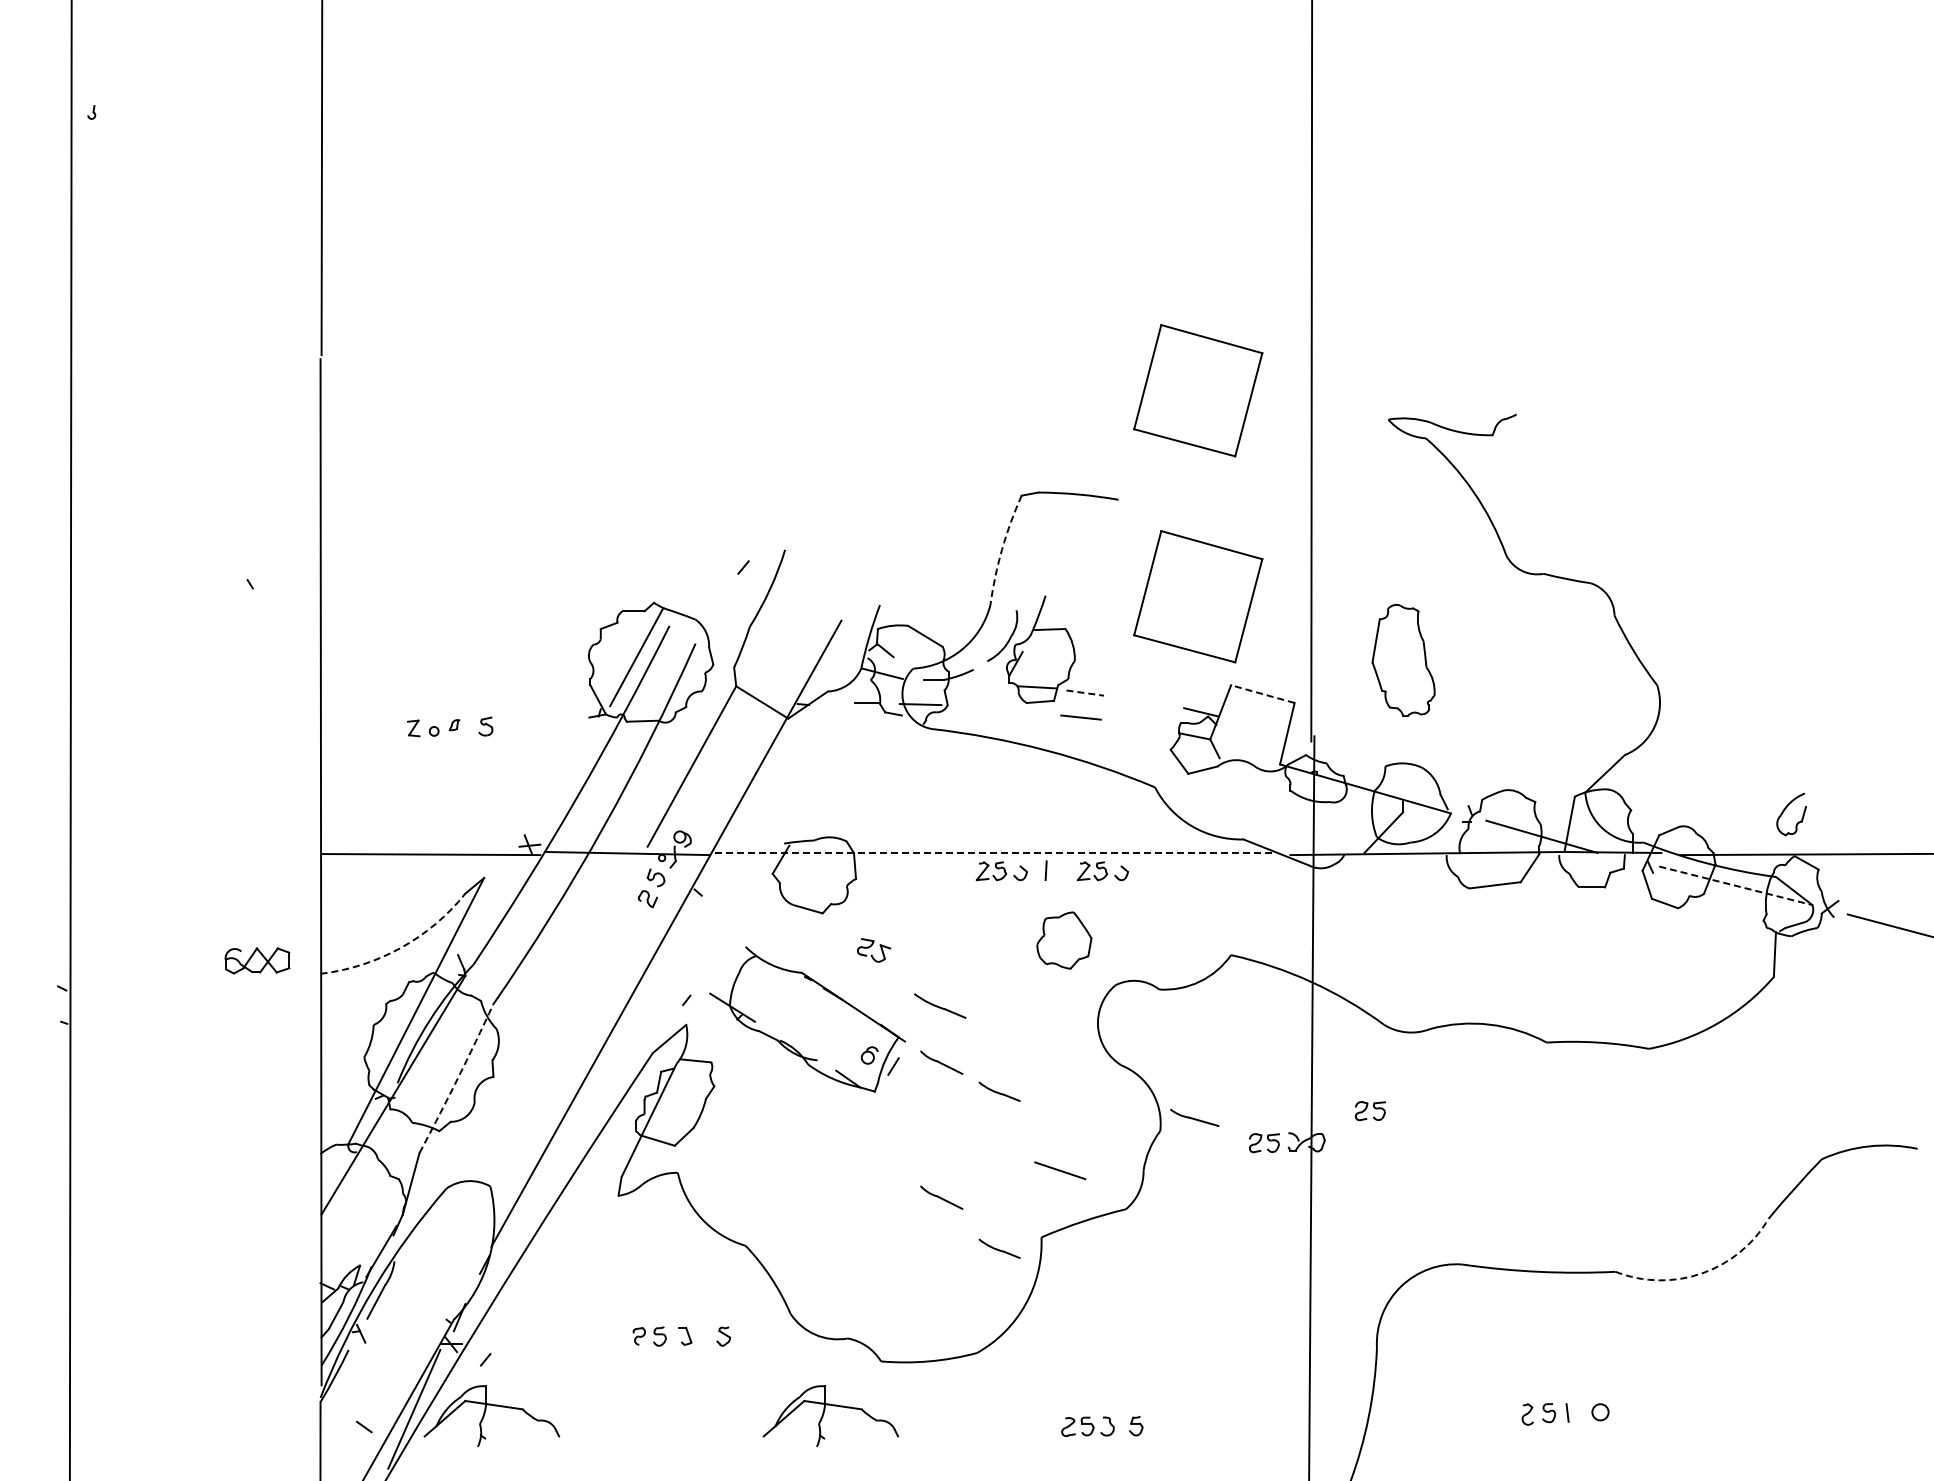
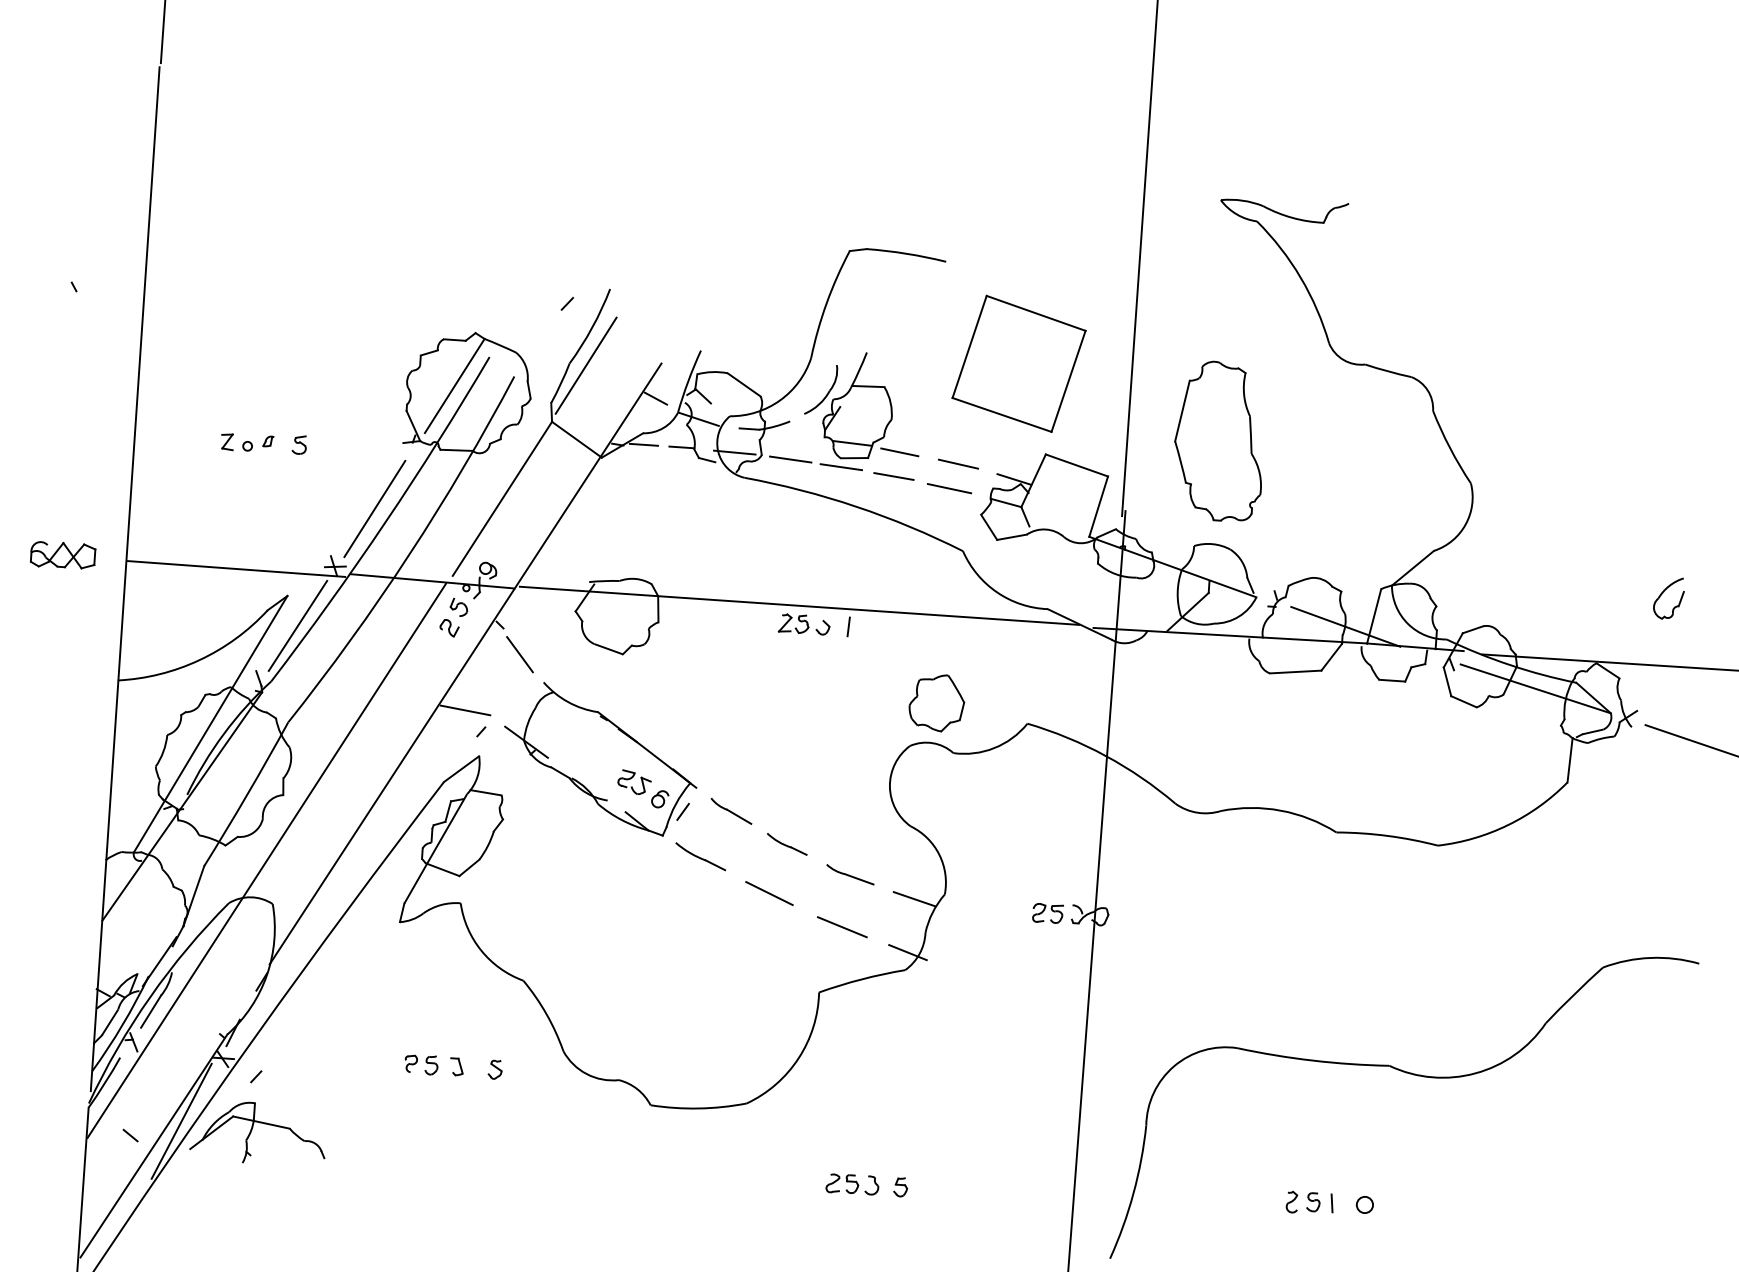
part: (1198, 390) -> (1033, 158), removed
arc: (1002, 549) -> (827, 303), dashed -> solid
line: (766, 627) -> (586, 365), added
line: (837, 655) -> (655, 398), added
part: (1403, 659) -> (1219, 440), size x1.43
line: (1085, 693) -> (900, 452), dashed -> solid
line: (1262, 694) -> (1076, 465), dashed -> solid
line: (1144, 700) -> (958, 463), added
line: (829, 702) -> (644, 444), added
line: (976, 707) -> (790, 459), added
line: (1027, 711) -> (840, 466), added
line: (1137, 725) -> (949, 488), added
line: (565, 785) -> (374, 509), added
part: (1784, 811) -> (1662, 594), moved
line: (996, 853) -> (800, 606), dashed -> solid
part: (1102, 871) -> (904, 631), removed
line: (1735, 885) -> (1535, 688), dashed -> solid
line: (496, 907) -> (297, 626), added
line: (720, 920) -> (520, 654), added
part: (1064, 940) -> (937, 702), moved
arc: (400, 947) -> (199, 659), dashed -> solid
part: (874, 950) -> (634, 782), moved
part: (257, 960) -> (63, 555), moved
line: (669, 979) -> (465, 709), added
part: (940, 1005) -> (701, 856), moved
arc: (457, 1079) -> (247, 795), dashed -> solid
part: (1370, 1111) -> (1155, 889), removed
part: (1194, 1117) -> (850, 874), moved
line: (1130, 1137) -> (914, 898), added
line: (985, 1141) -> (769, 892), added
line: (481, 1143) -> (266, 860), added
line: (1127, 1191) -> (908, 952), added
part: (941, 1197) -> (722, 945), removed
part: (999, 1248) -> (776, 1000), removed
arc: (1701, 1273) -> (1475, 1073), dashed -> solid
part: (824, 1413) -> (590, 1153), removed

